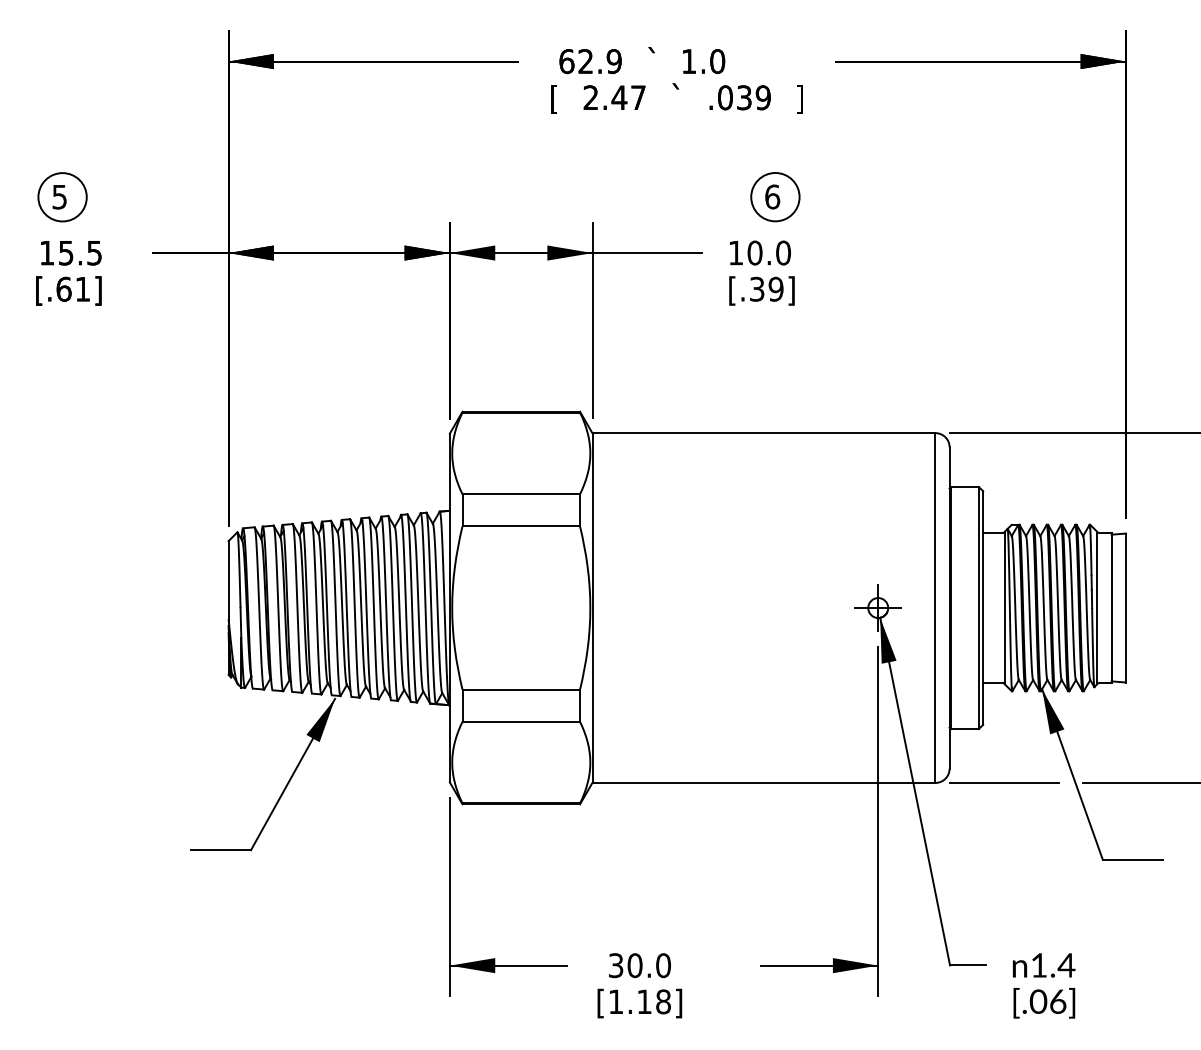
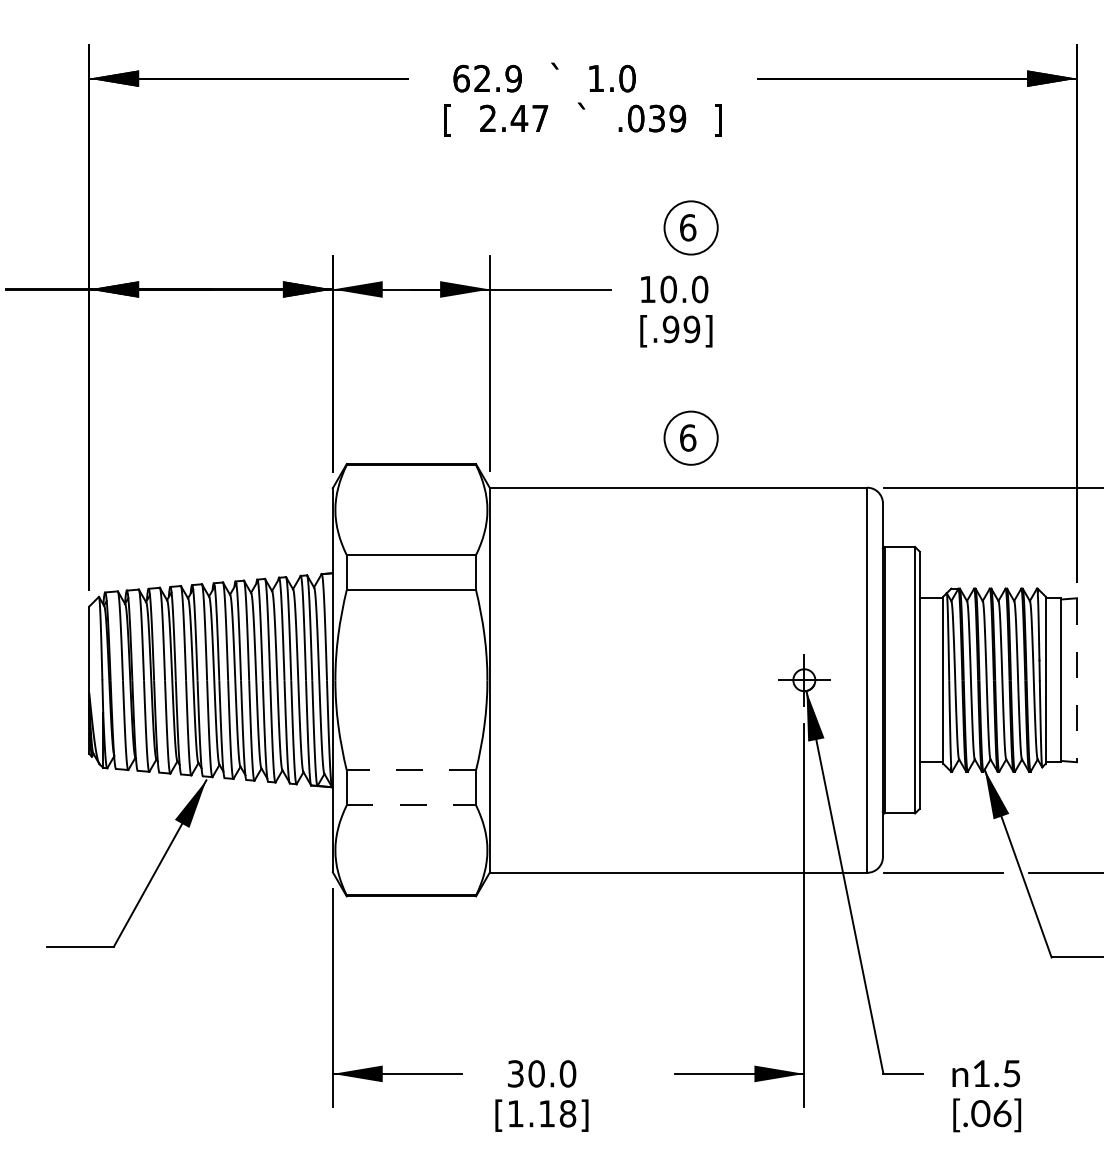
text: (756, 289) -> (670, 329), [.39] -> [.99]
part: (775, 388) -> (691, 438), added
line: (1125, 608) -> (1076, 680), solid -> dashed
line: (521, 689) -> (411, 769), solid -> dashed
line: (521, 721) -> (411, 805), solid -> dashed
text: (1066, 965) -> (1011, 1073), 1.4 -> 1.5

